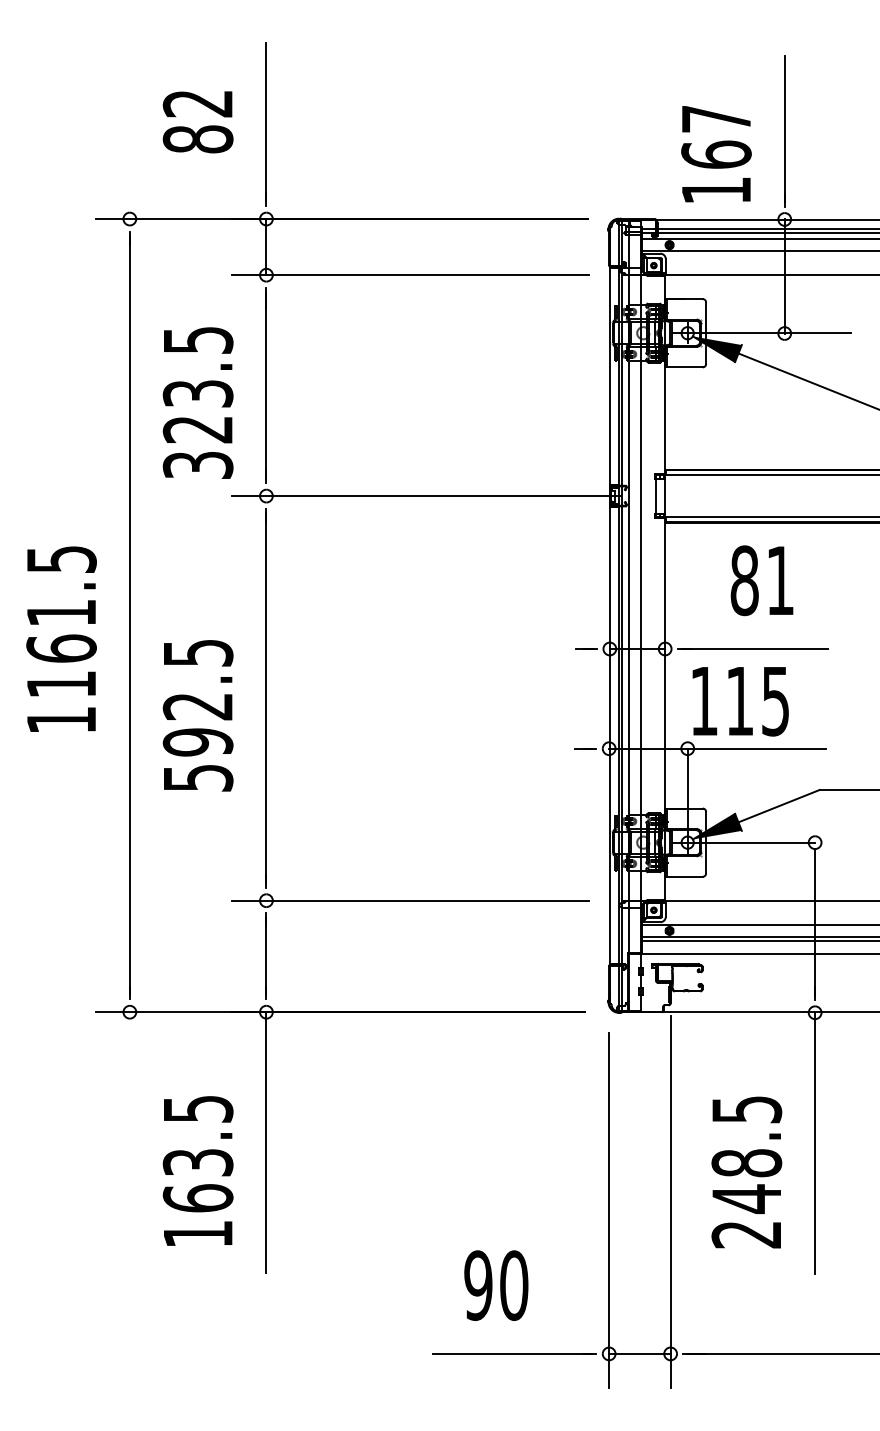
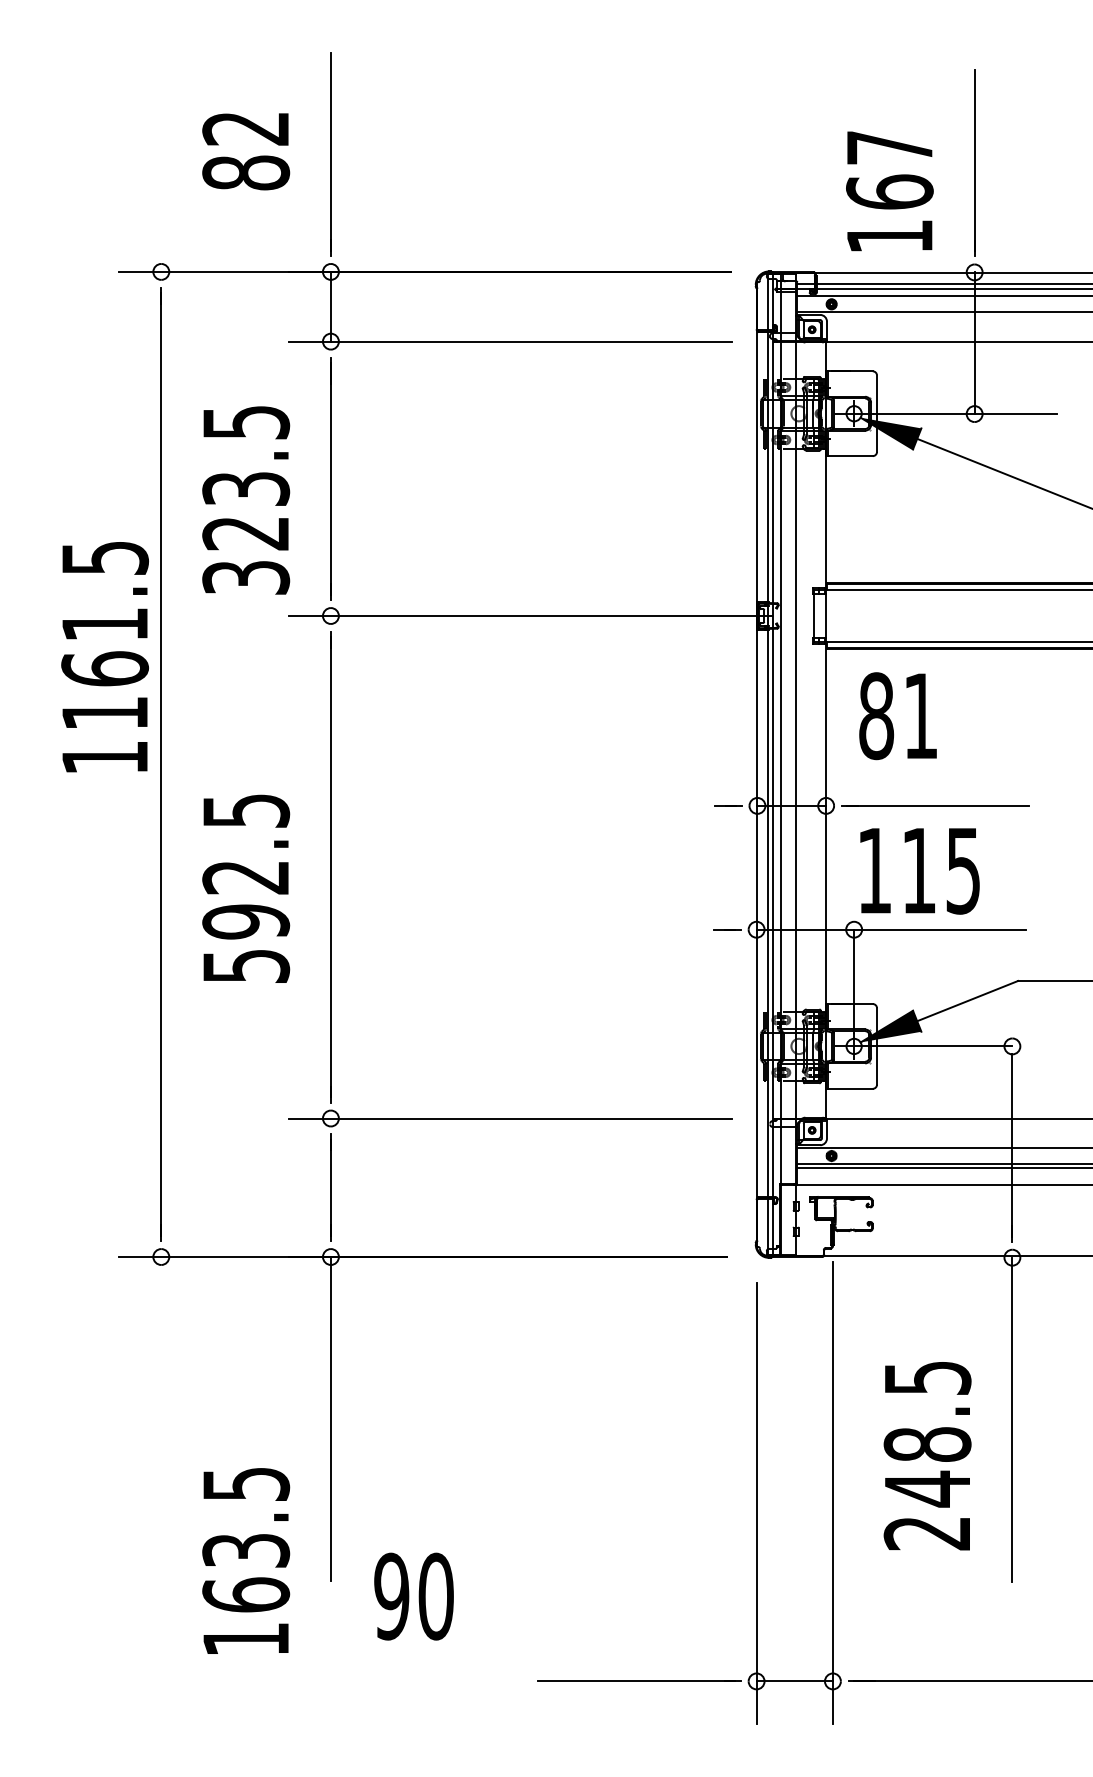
text: (761, 580) -> (897, 715), moved
text: (61, 638) -> (104, 656), moved
text: (197, 1170) -> (245, 1560), moved
text: (496, 1285) -> (414, 1596), moved

